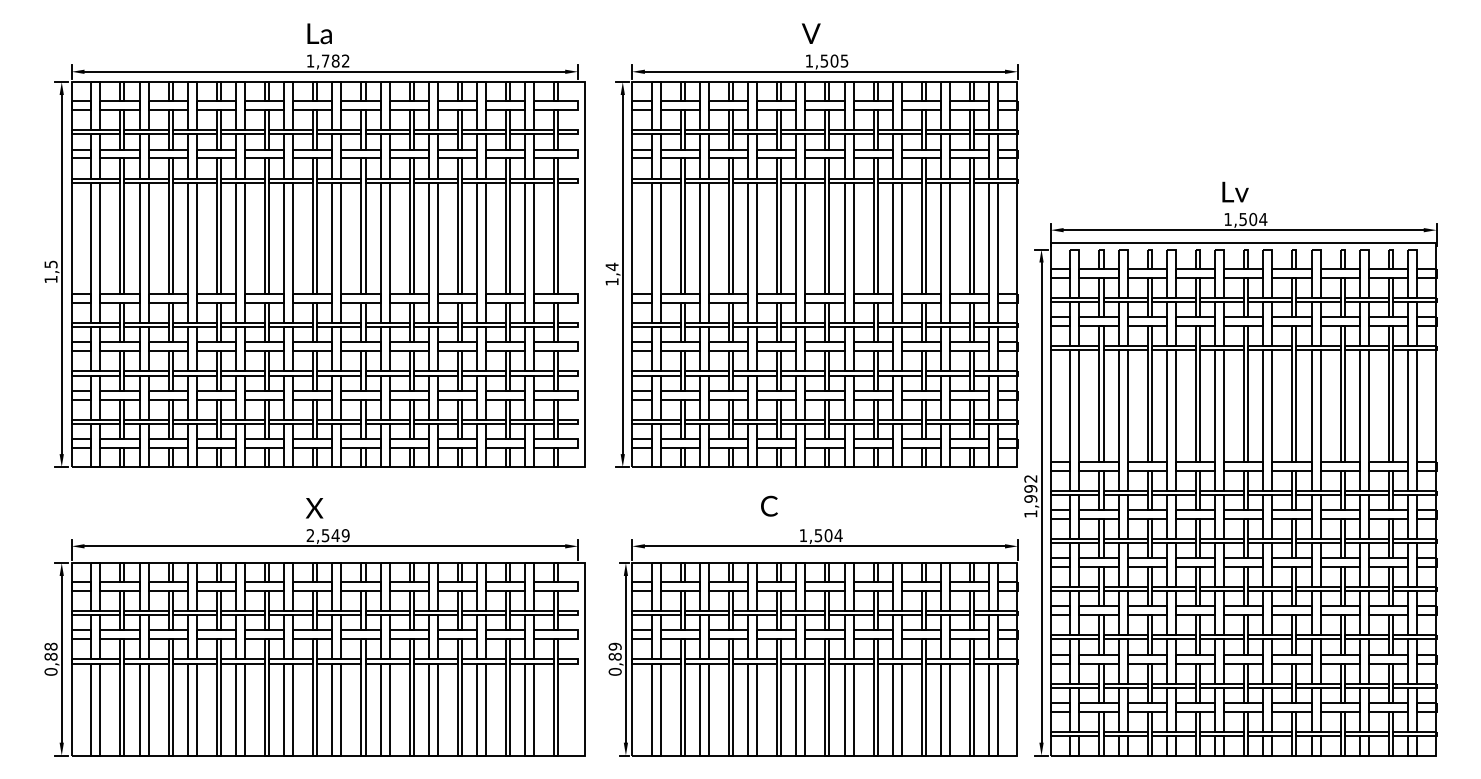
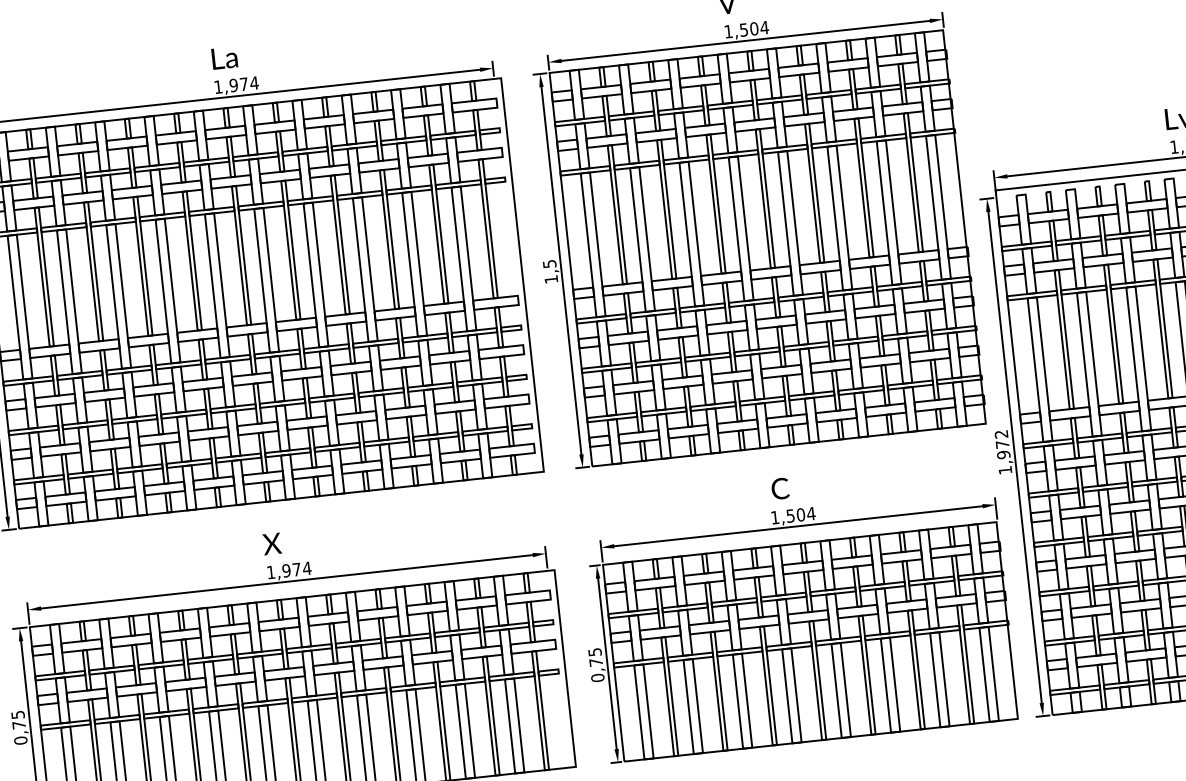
text: (335, 60) -> (243, 83), 1,782 -> 1,974
text: (844, 60) -> (764, 27), 1,505 -> 1,504
text: (611, 266) -> (549, 263), 1,4 -> 1,5
text: (1030, 488) -> (1002, 444), 1,992 -> 1,972
text: (769, 505) -> (780, 488), moved
text: (327, 535) -> (288, 570), 2,549 -> 1,974
text: (50, 651) -> (18, 719), 0,88 -> 0,75
text: (614, 651) -> (594, 657), 0,89 -> 0,75

